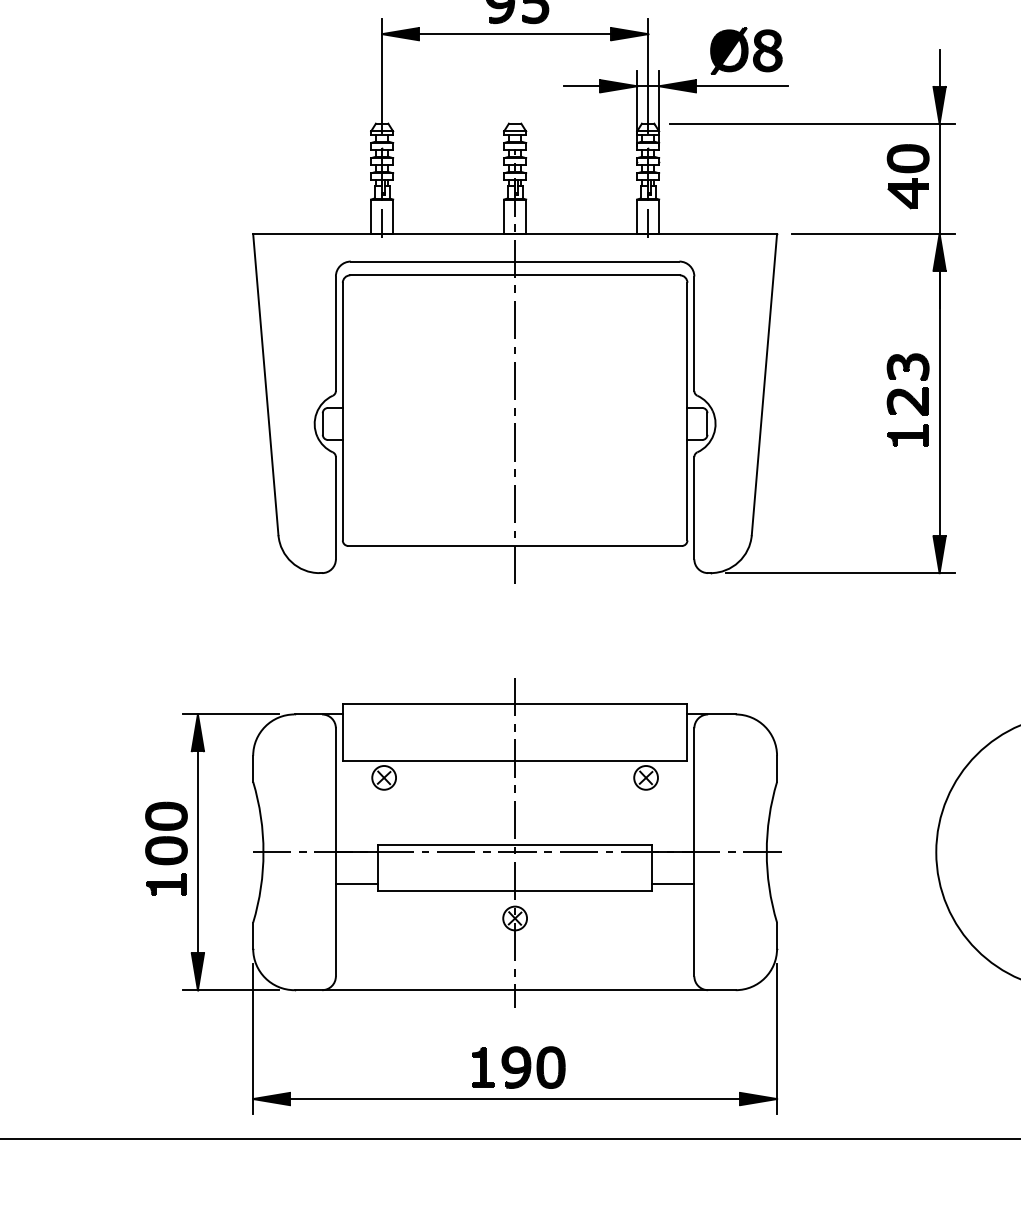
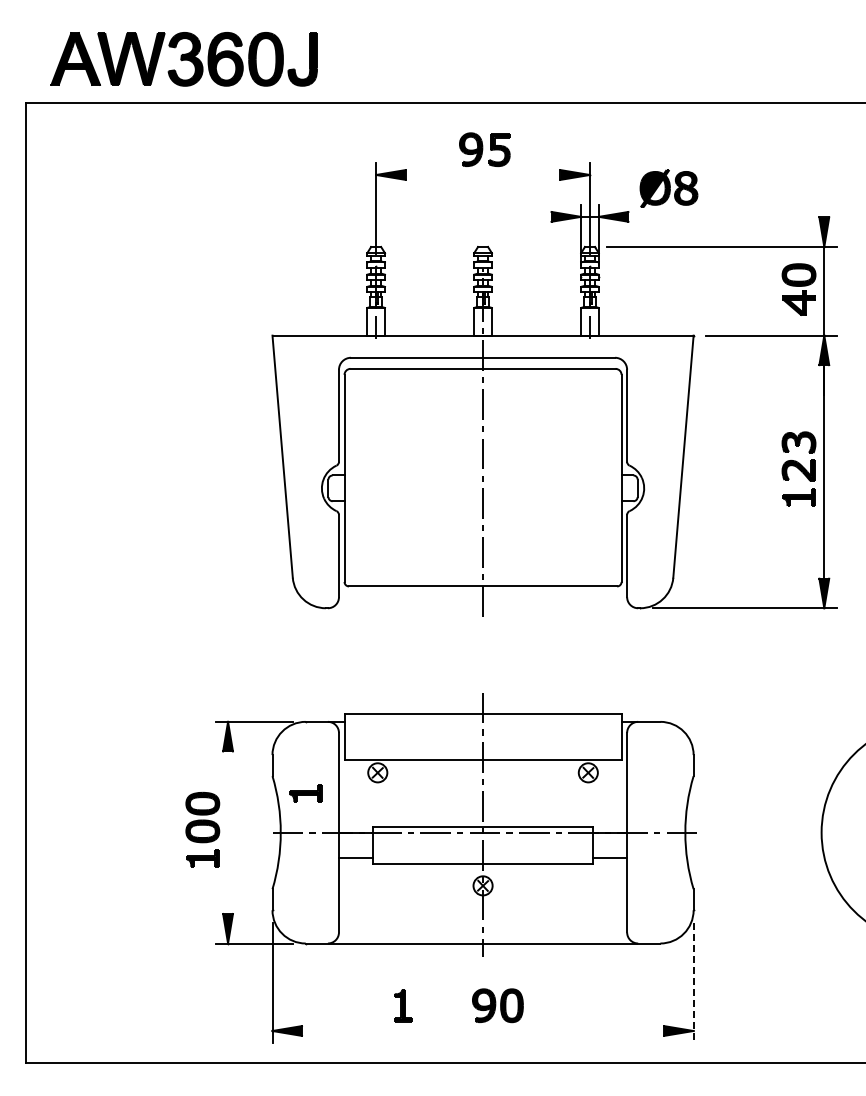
line: (514, 33) -> (482, 174), removed
line: (939, 68) -> (824, 202), removed
line: (581, 85) -> (536, 216), removed
line: (742, 85) -> (665, 216), removed
part: (294, 803) -> (305, 793), added
line: (198, 852) -> (228, 832), removed
line: (776, 1039) -> (693, 983), solid -> dashed
part: (483, 1067) -> (403, 1005), moved
line: (515, 1099) -> (483, 1031), removed

